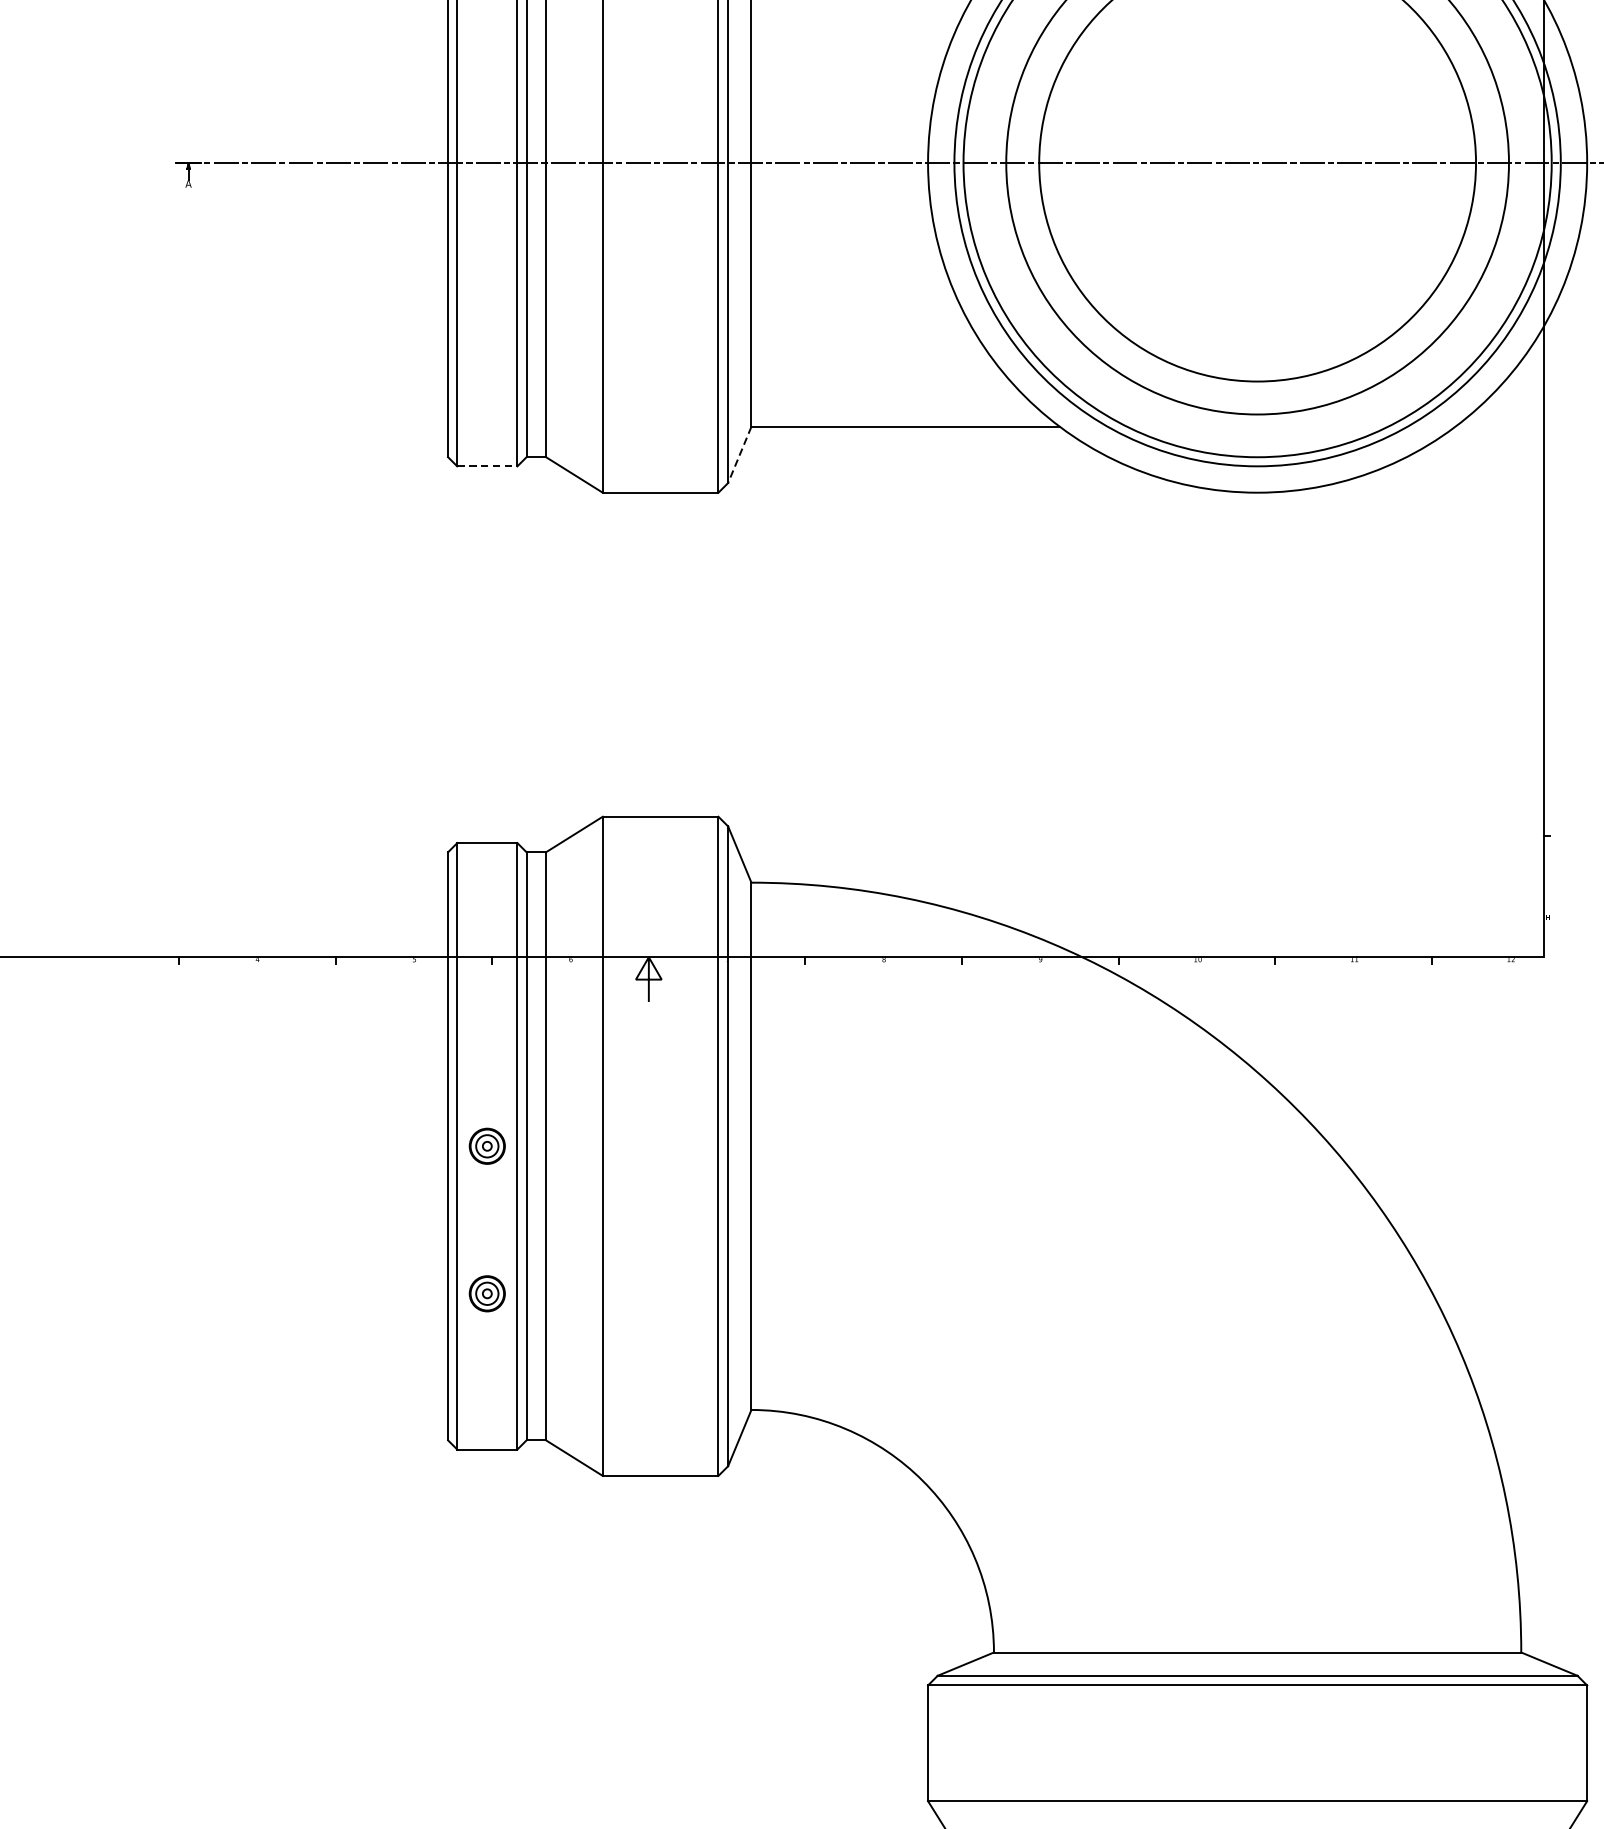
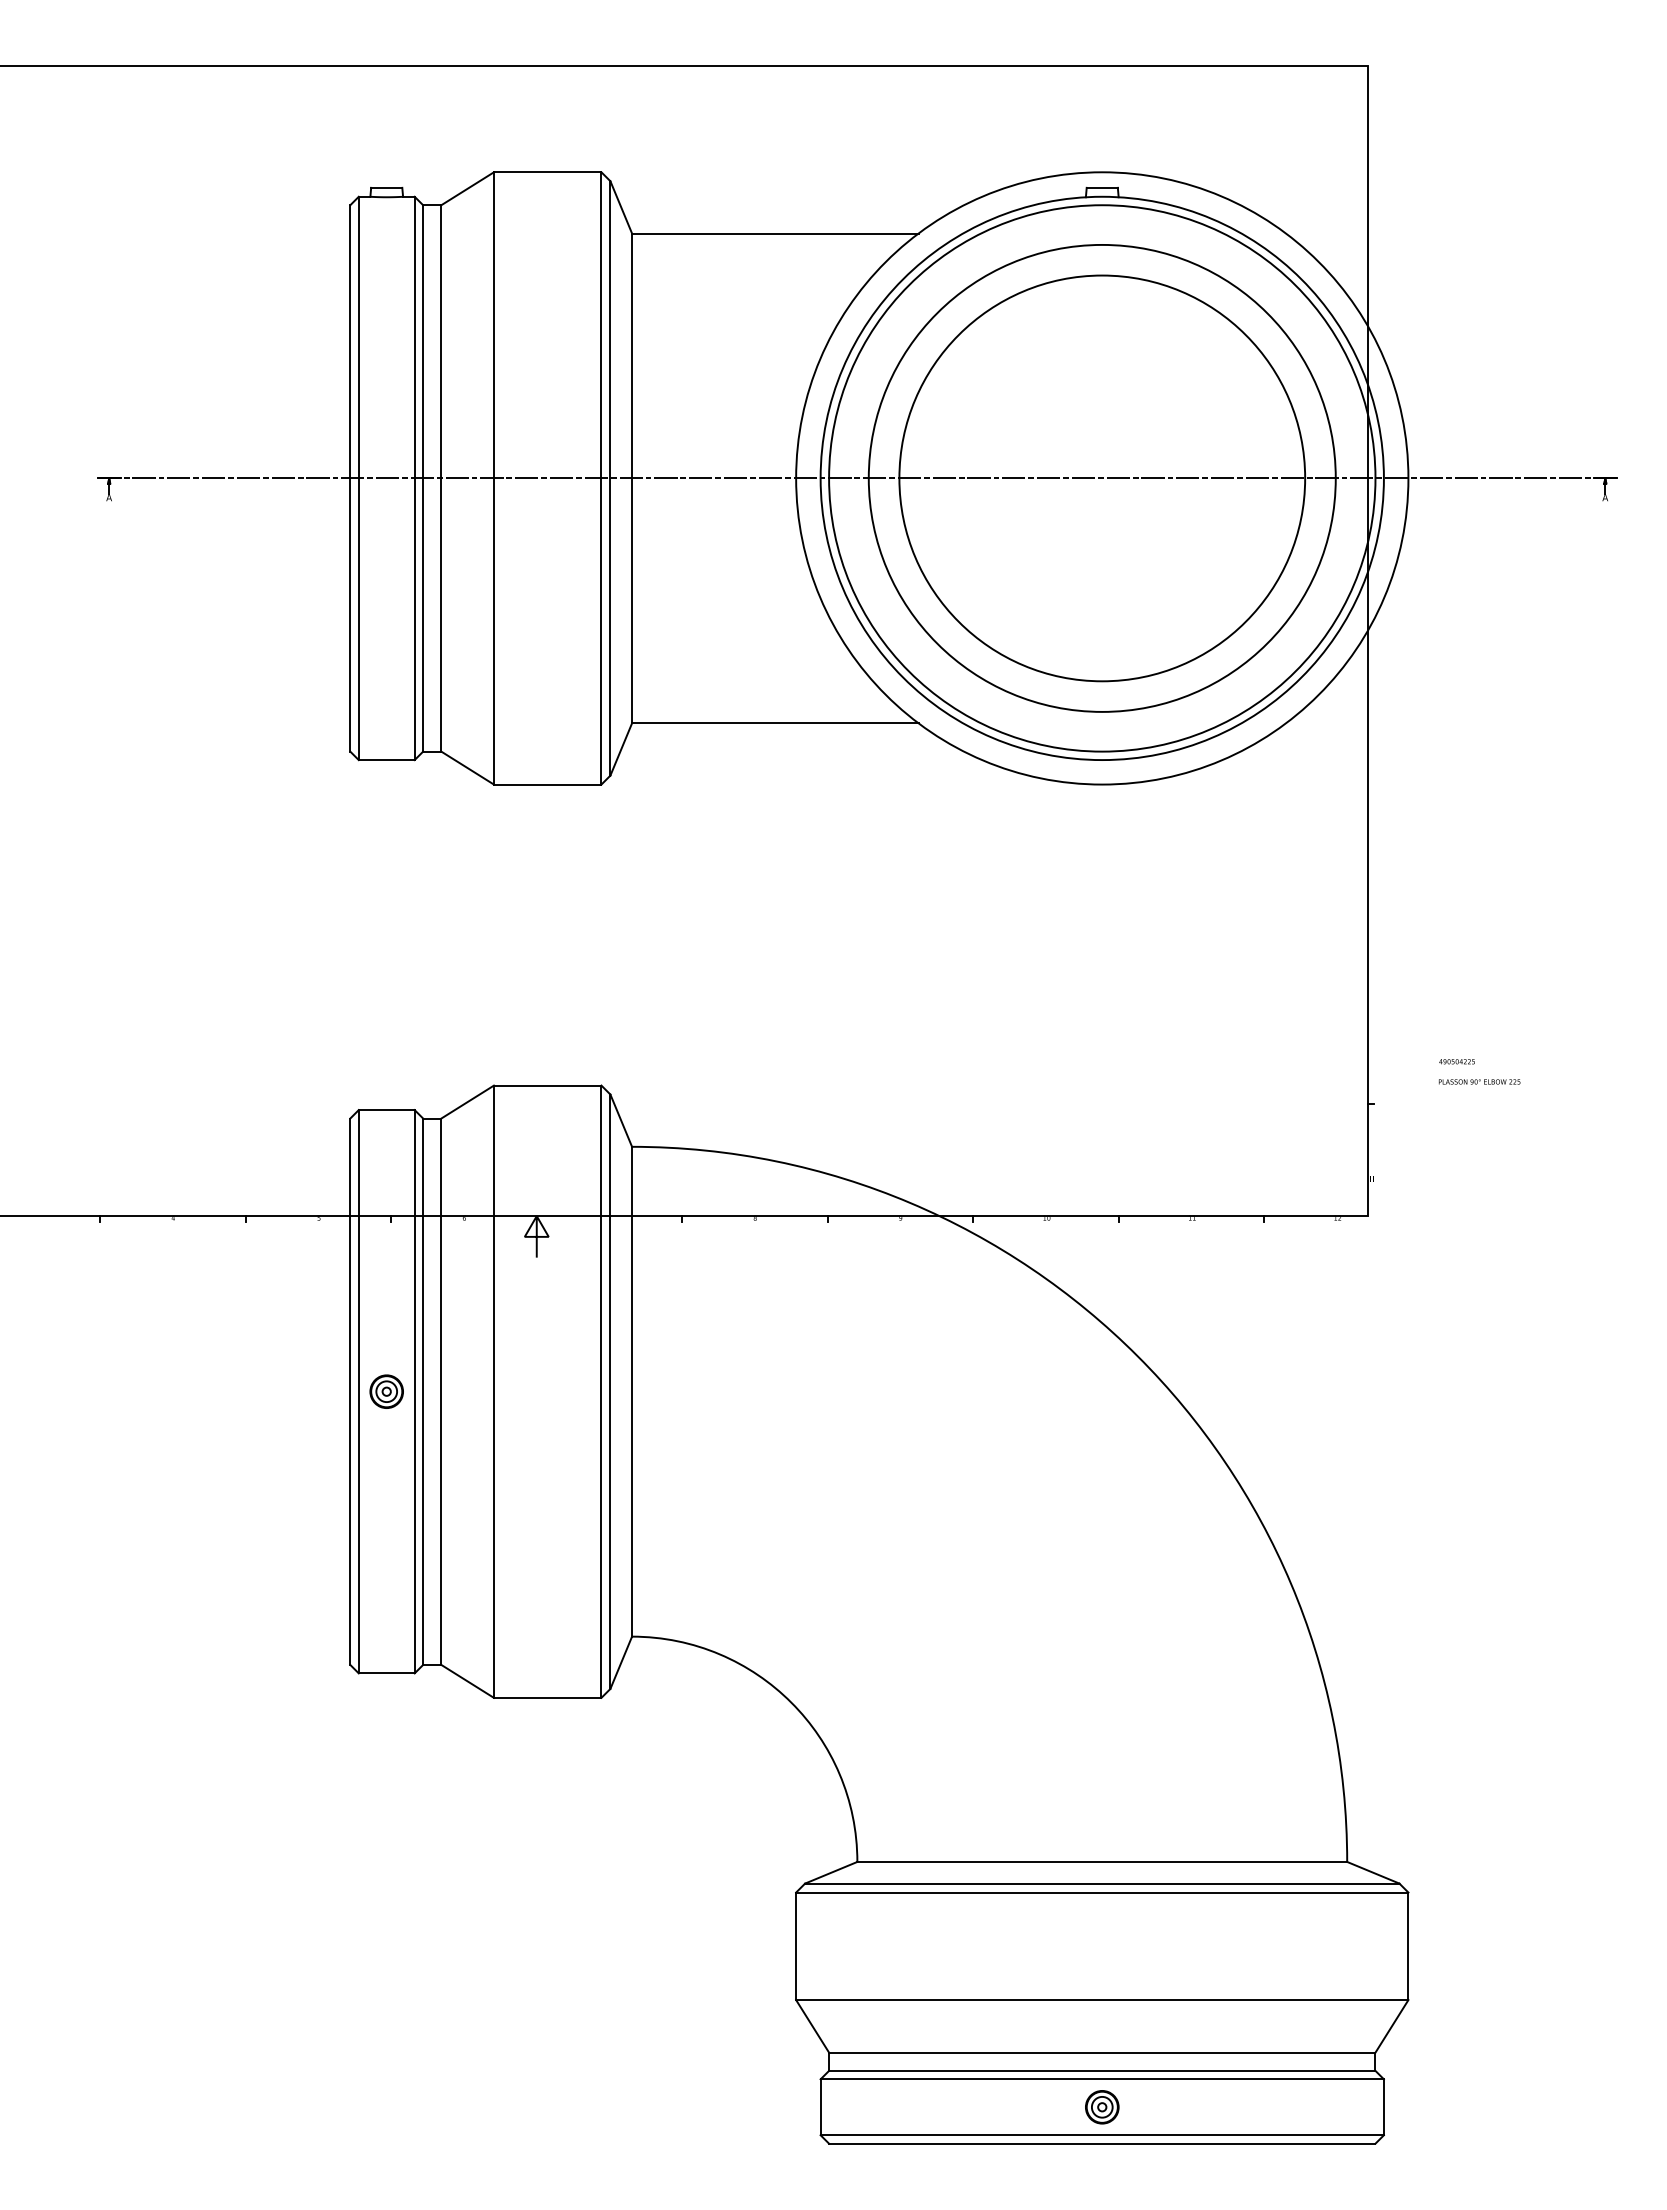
line: (740, 454) -> (621, 749), dashed -> solid
line: (487, 466) -> (386, 760), dashed -> solid
part: (487, 1293) -> (386, 1528), removed

